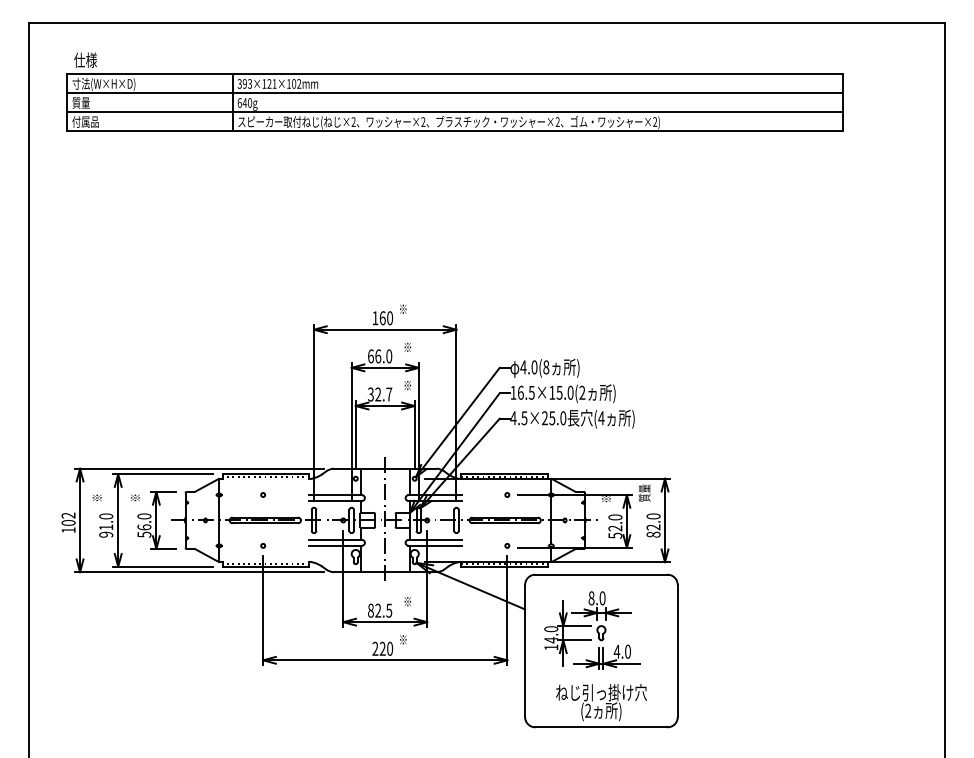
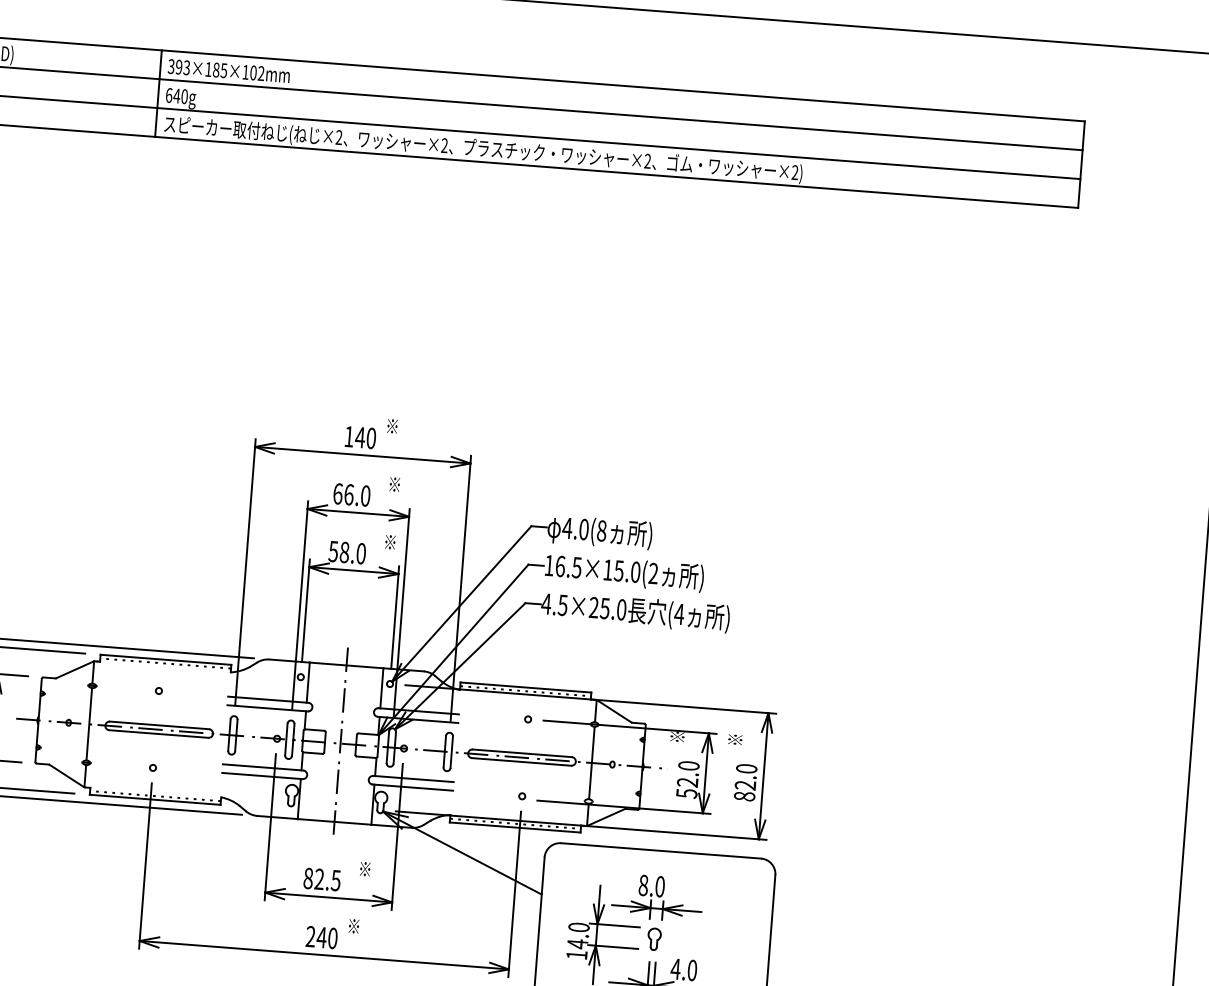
text: (271, 83) -> (219, 69), 393×121×102mm -> 393×185×102mm
text: (382, 318) -> (359, 437), 160 -> 140
text: (380, 394) -> (348, 552), 32.7 -> 58.0
text: (644, 492) -> (735, 731), 質量 -> ※
text: (382, 648) -> (321, 936), 220 -> 240

